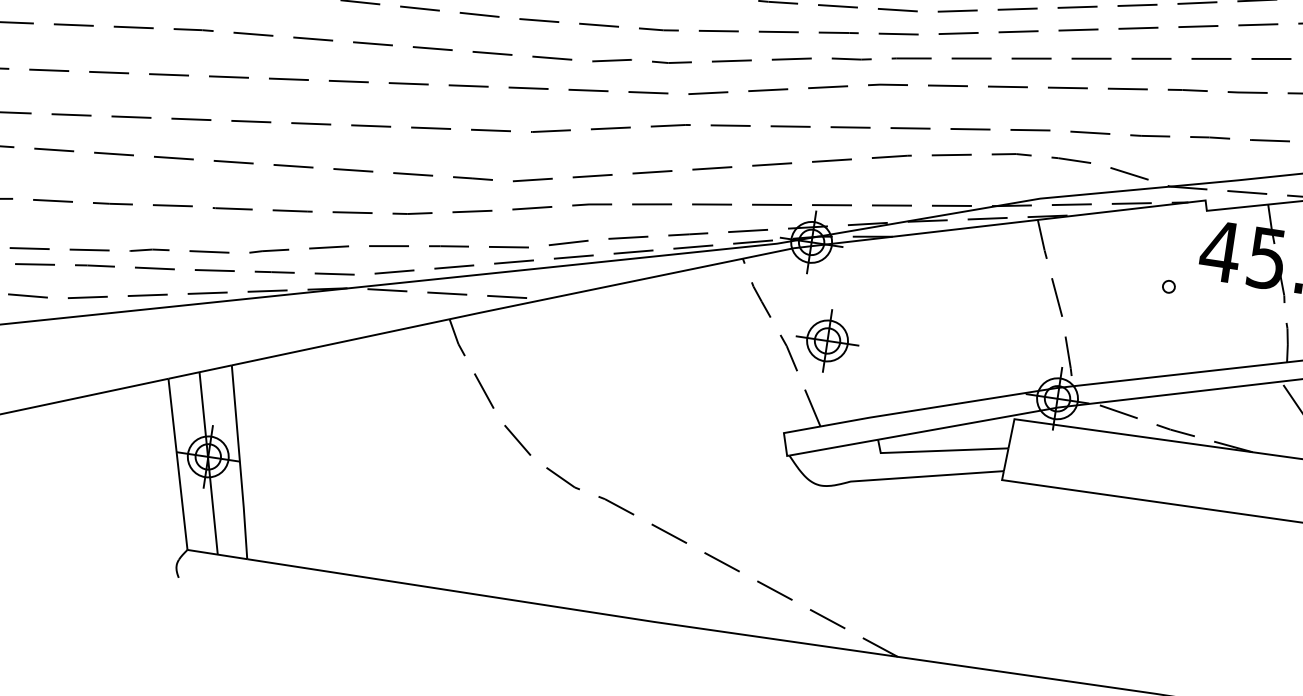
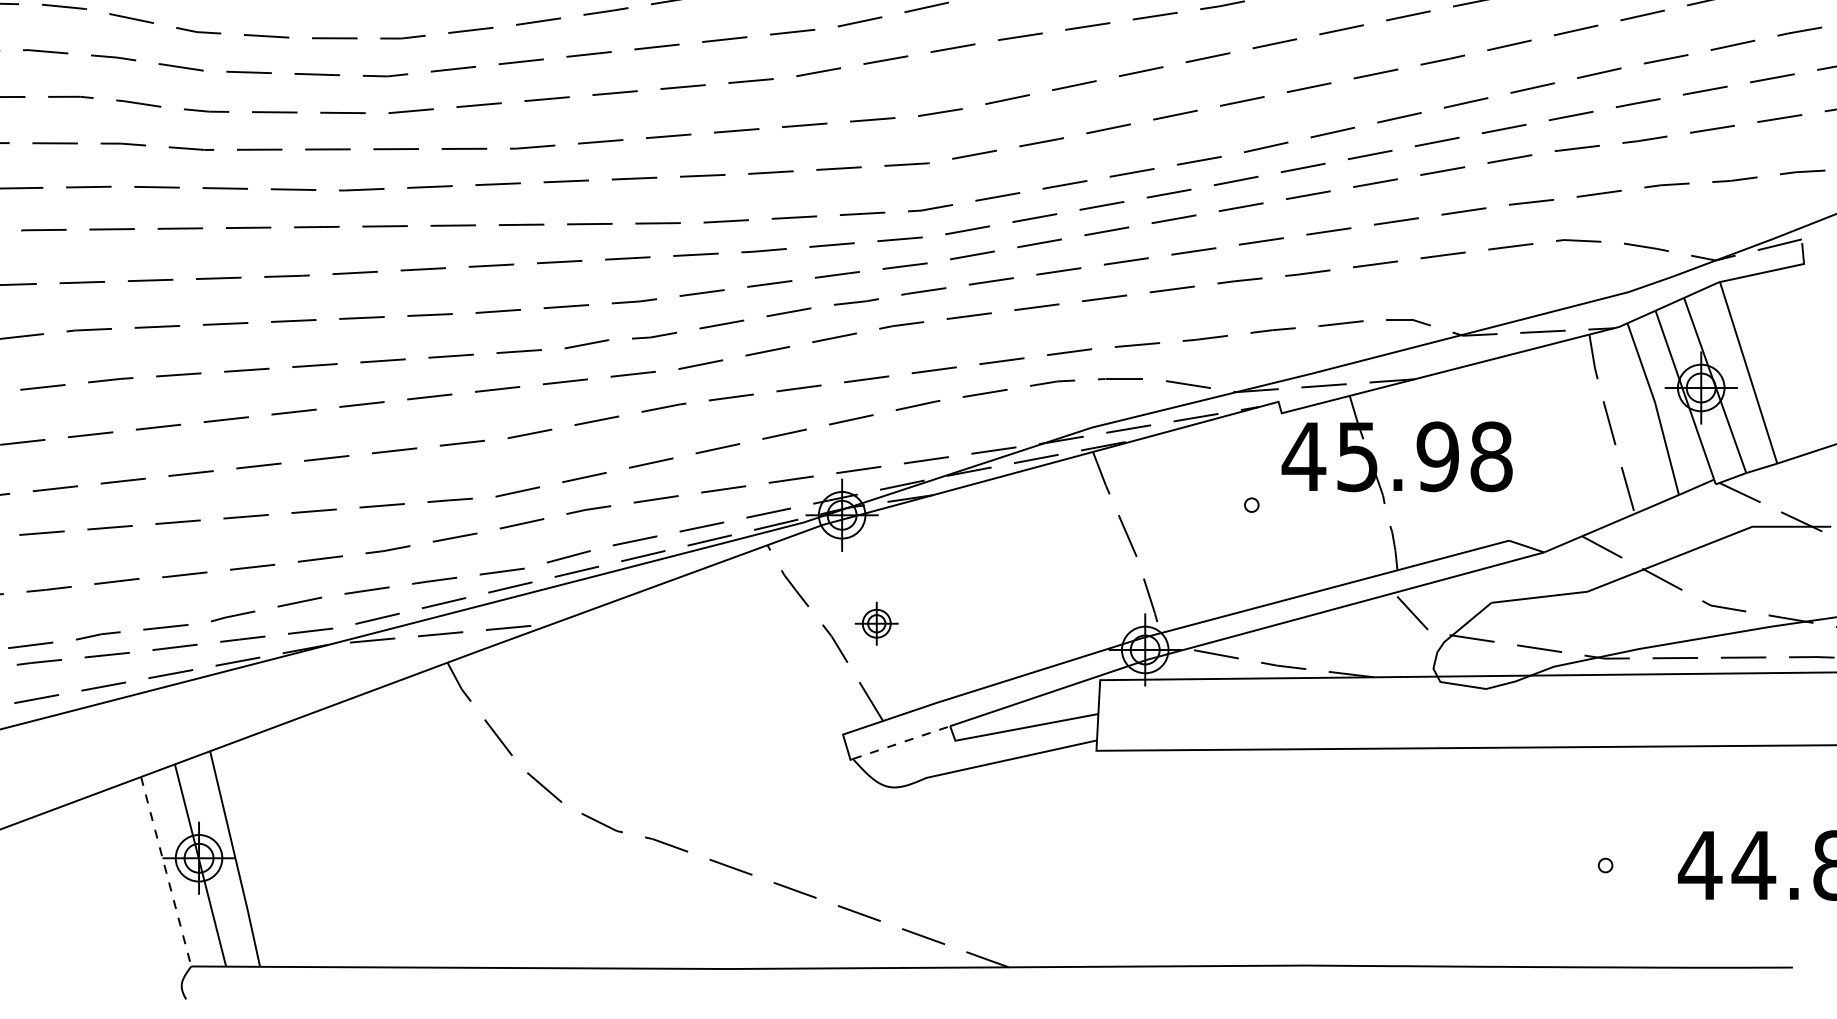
part: (827, 340) -> (876, 623), size x0.6
line: (834, 447) -> (902, 742), solid -> dashed
line: (178, 465) -> (166, 872), solid -> dashed

